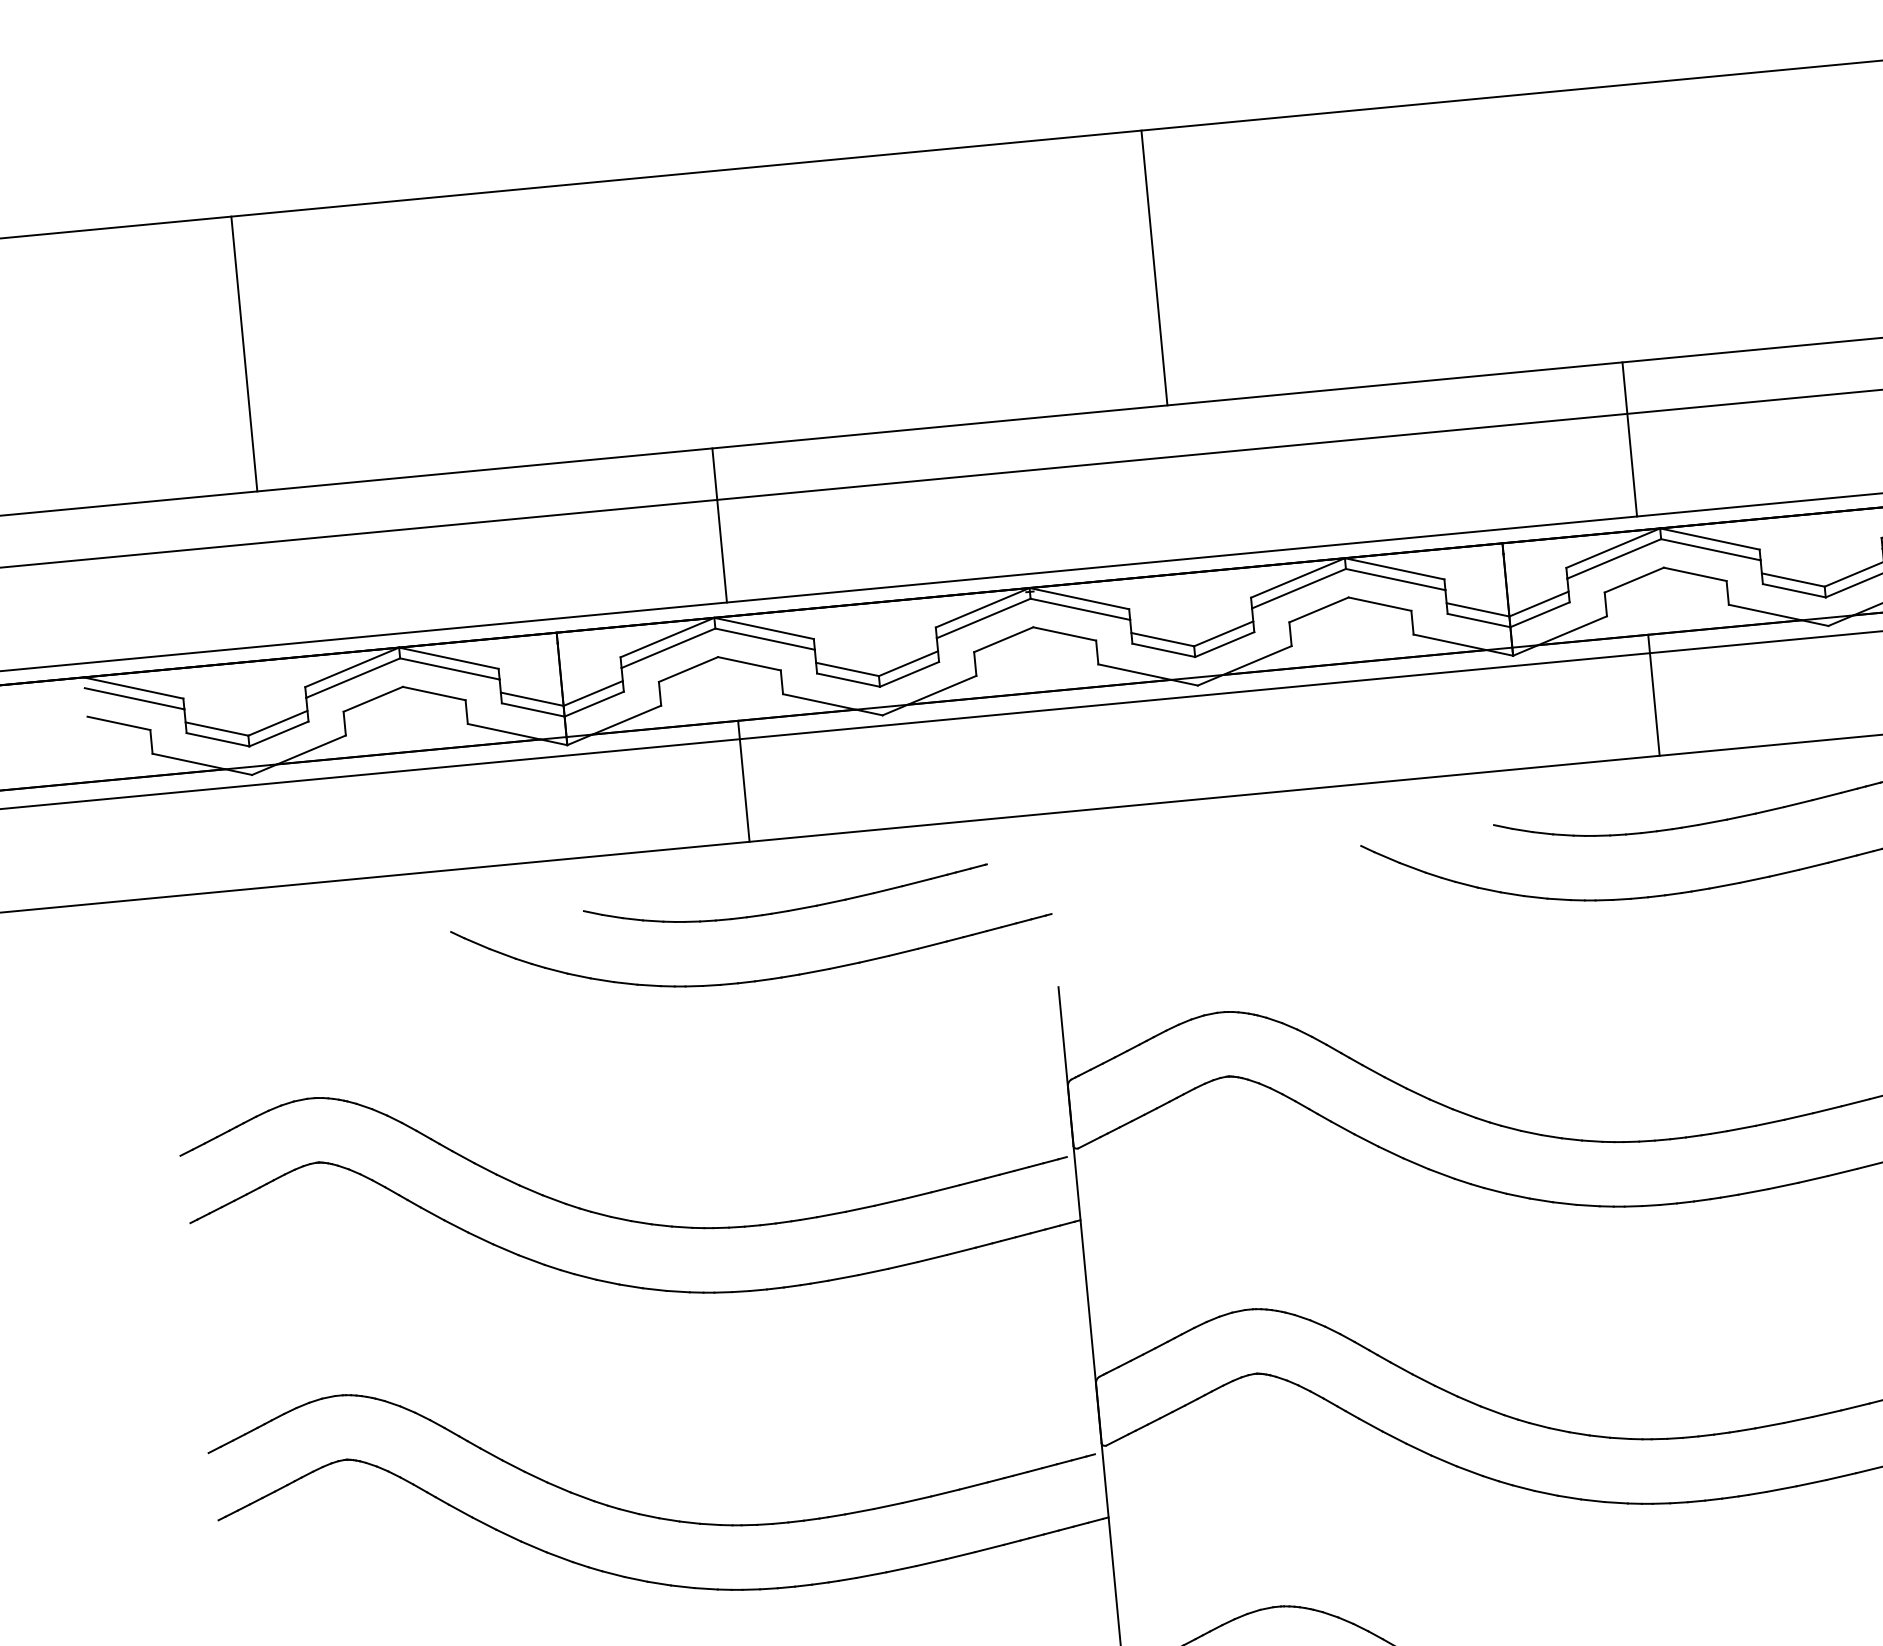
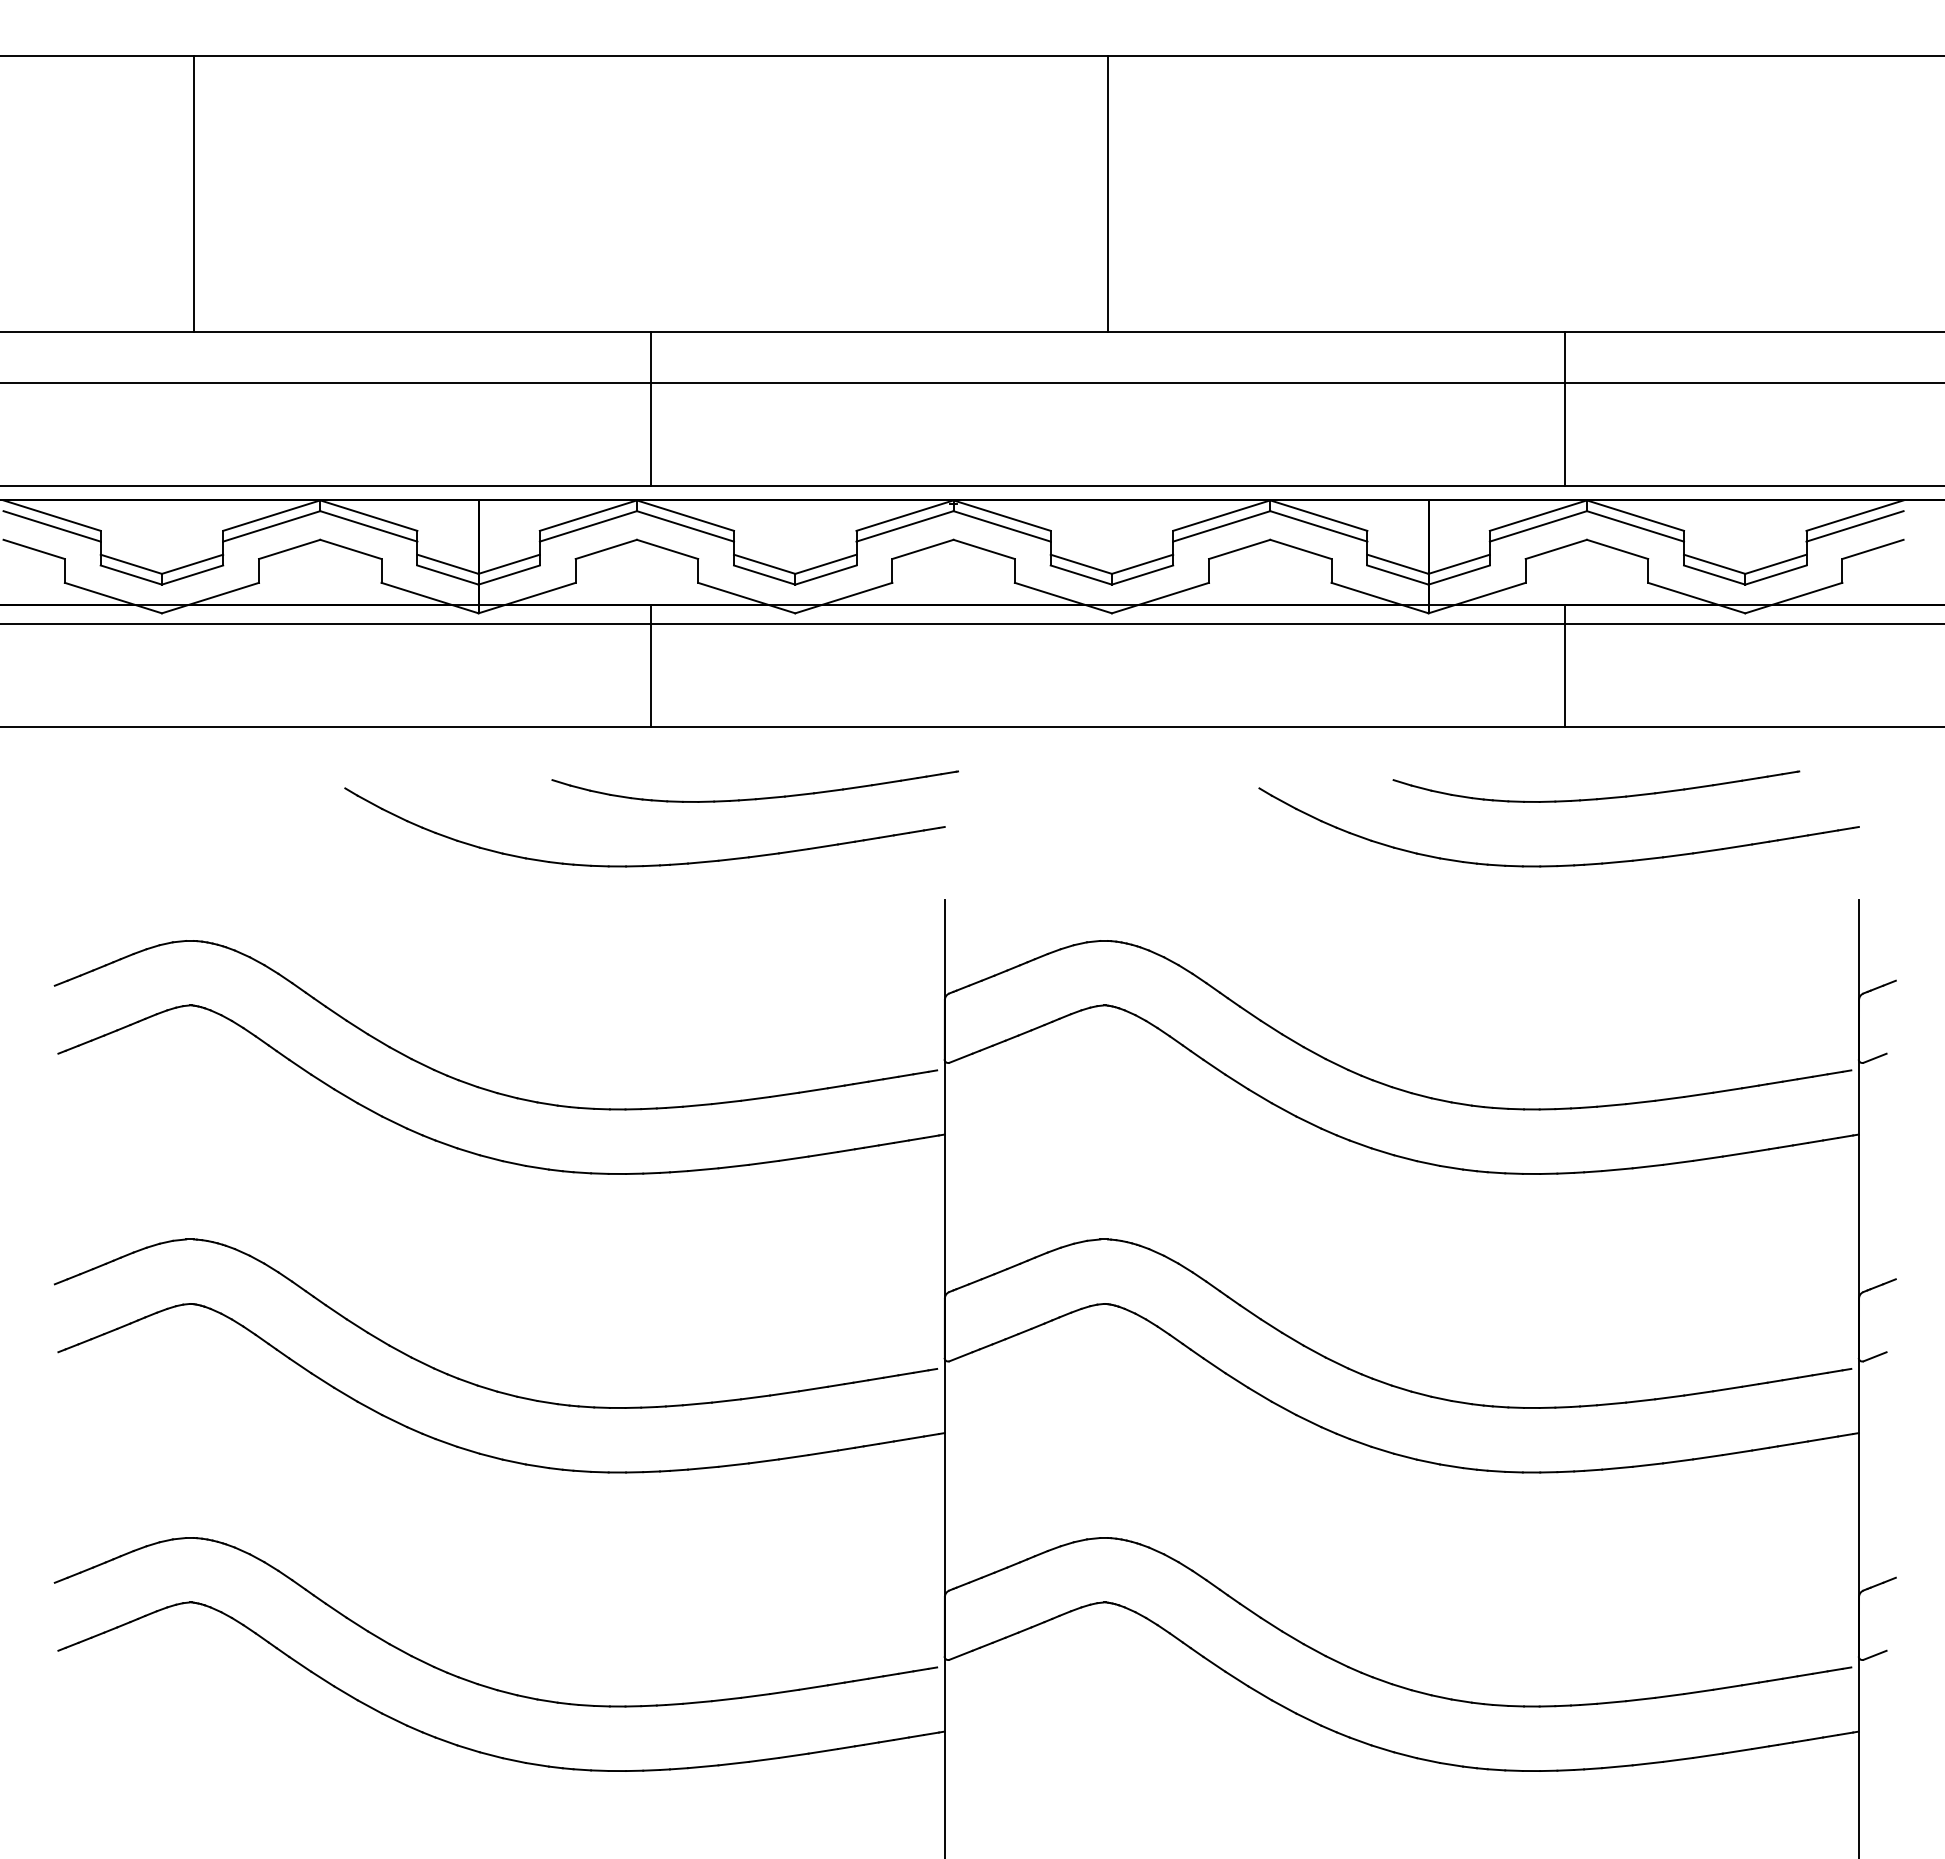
part: (786, 910) -> (754, 798), moved

